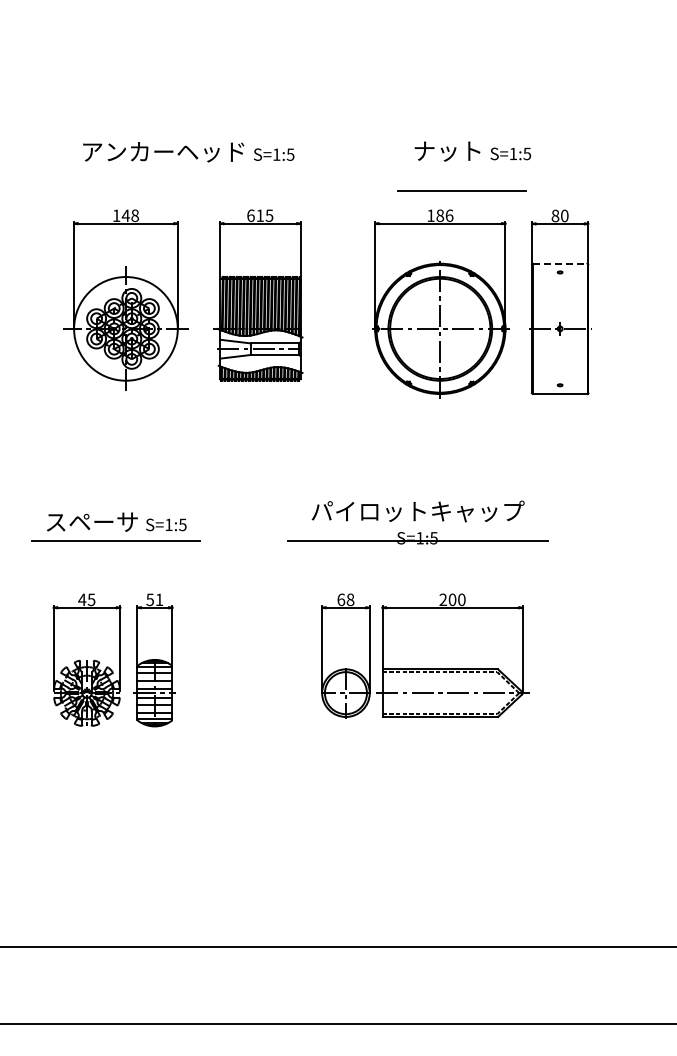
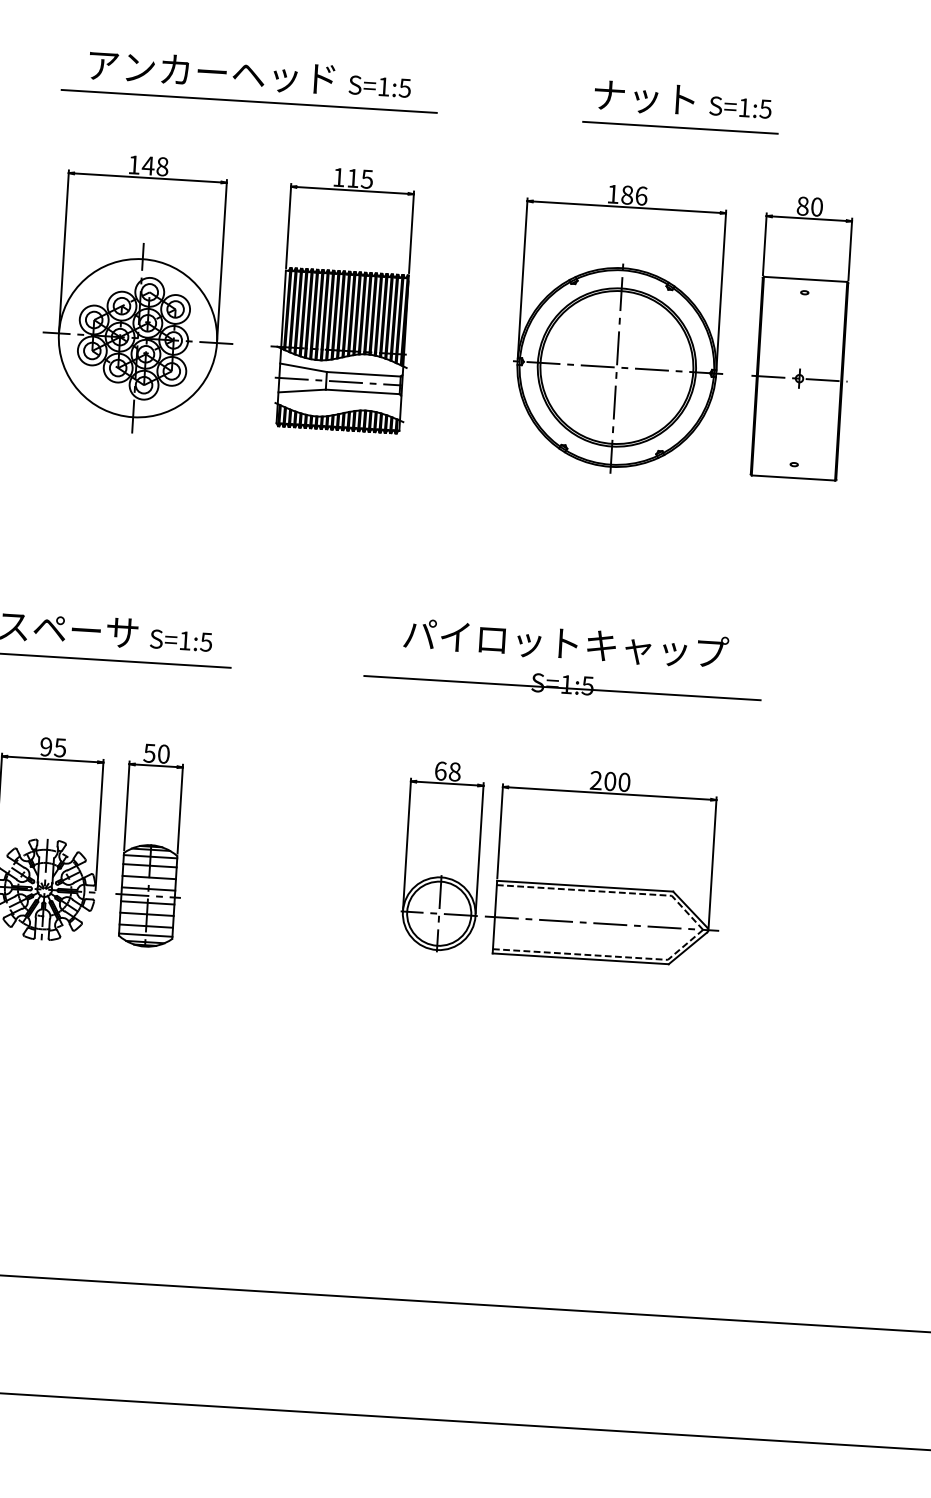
line: (189, 169) -> (249, 101), added
line: (461, 190) -> (679, 127), moved
text: (250, 215) -> (338, 177), 615 -> 115
line: (560, 263) -> (806, 279), dashed -> solid
text: (82, 599) -> (46, 746), 45 -> 95
text: (159, 599) -> (163, 753), 51 -> 50

